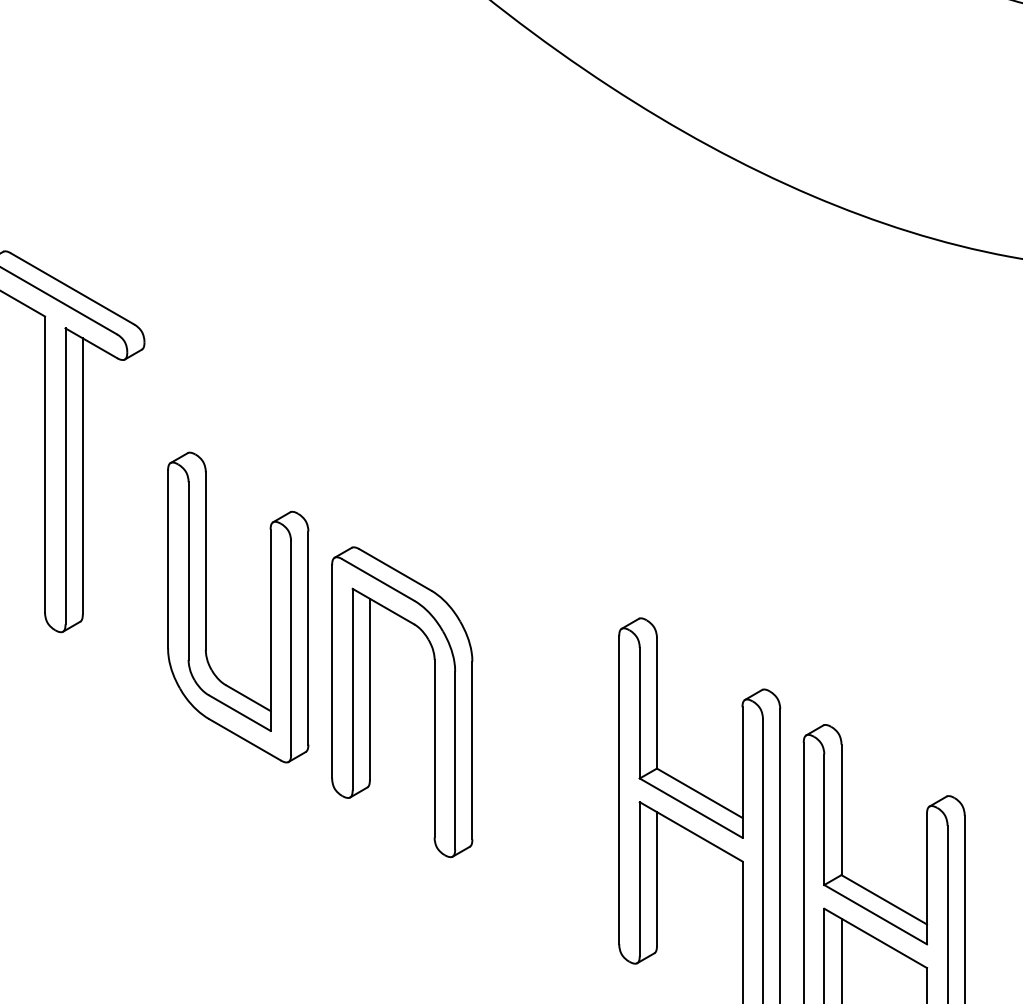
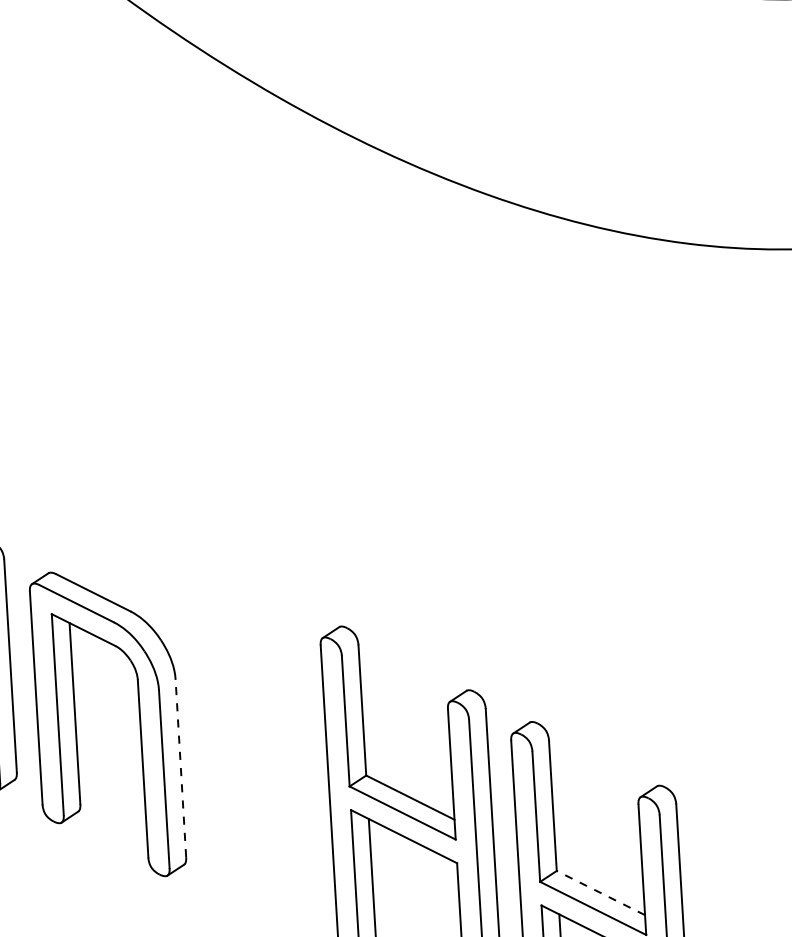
line: (472, 750) -> (181, 768), solid -> dashed
line: (883, 899) -> (600, 892), solid -> dashed

